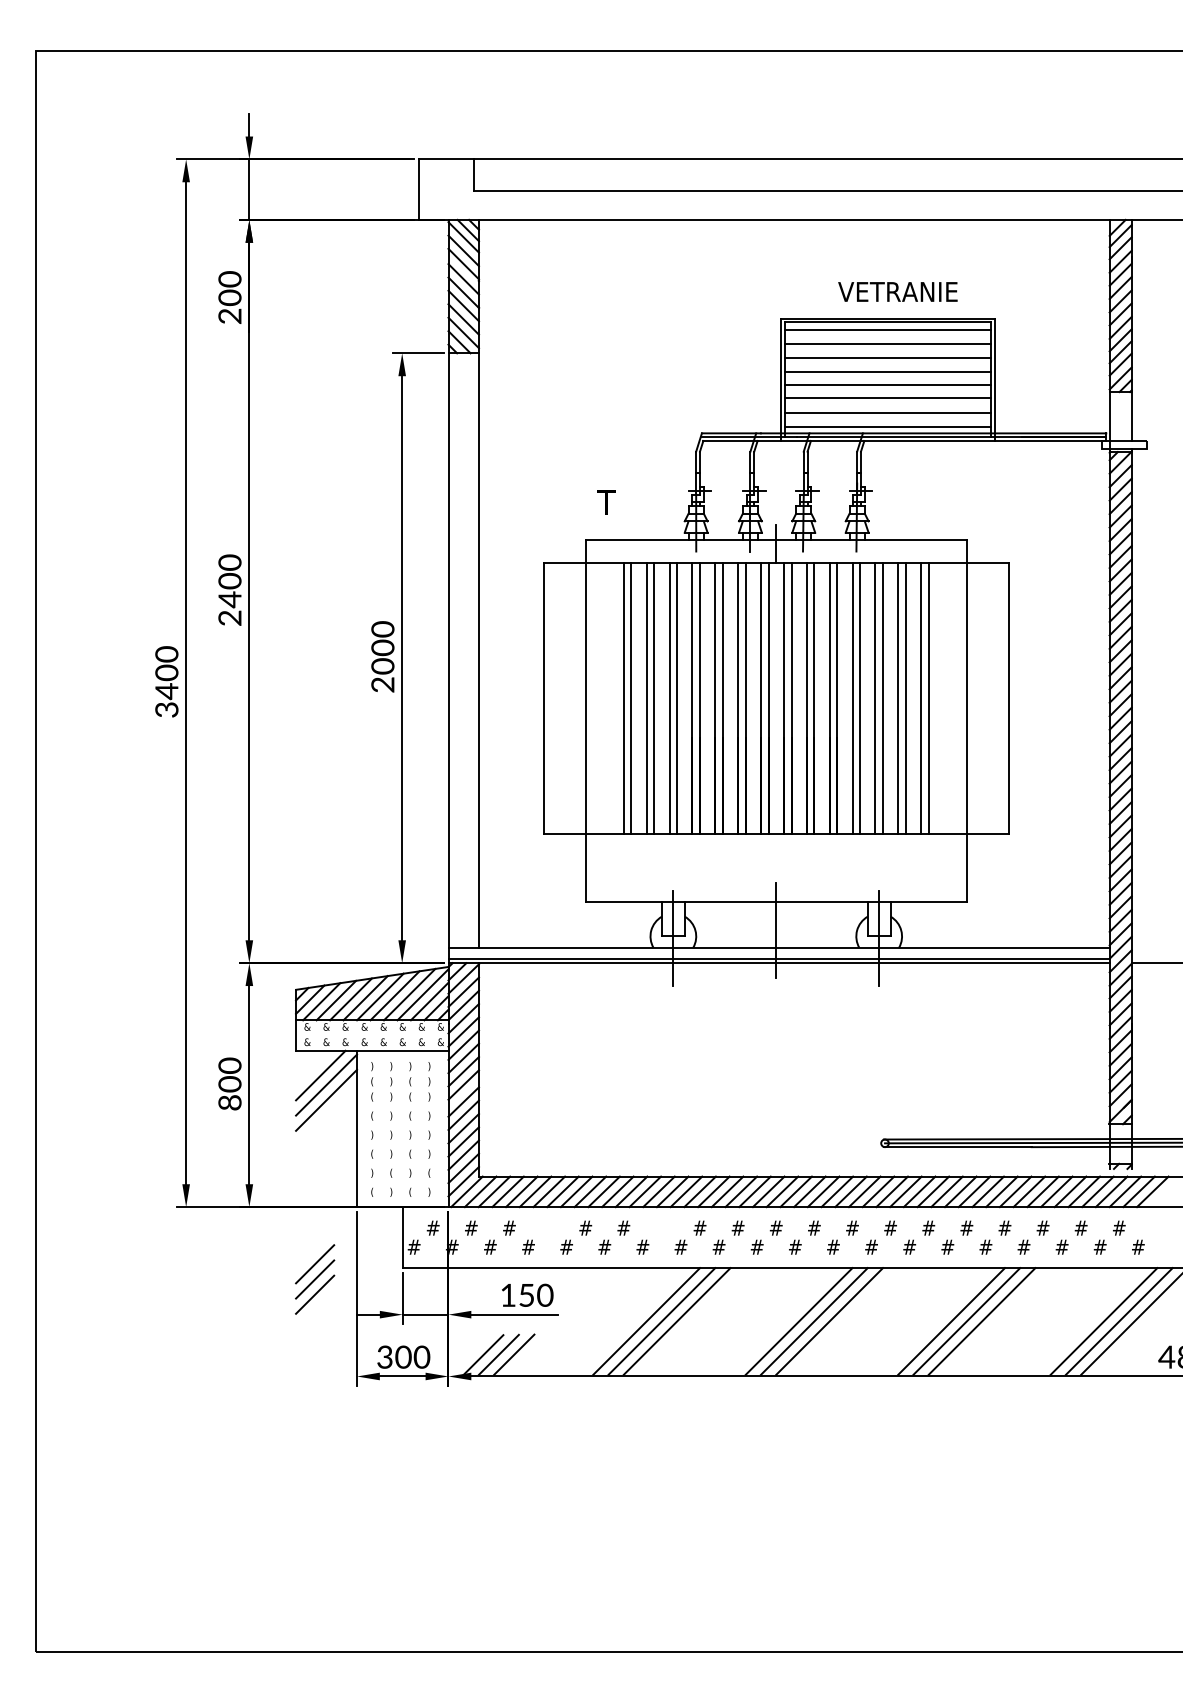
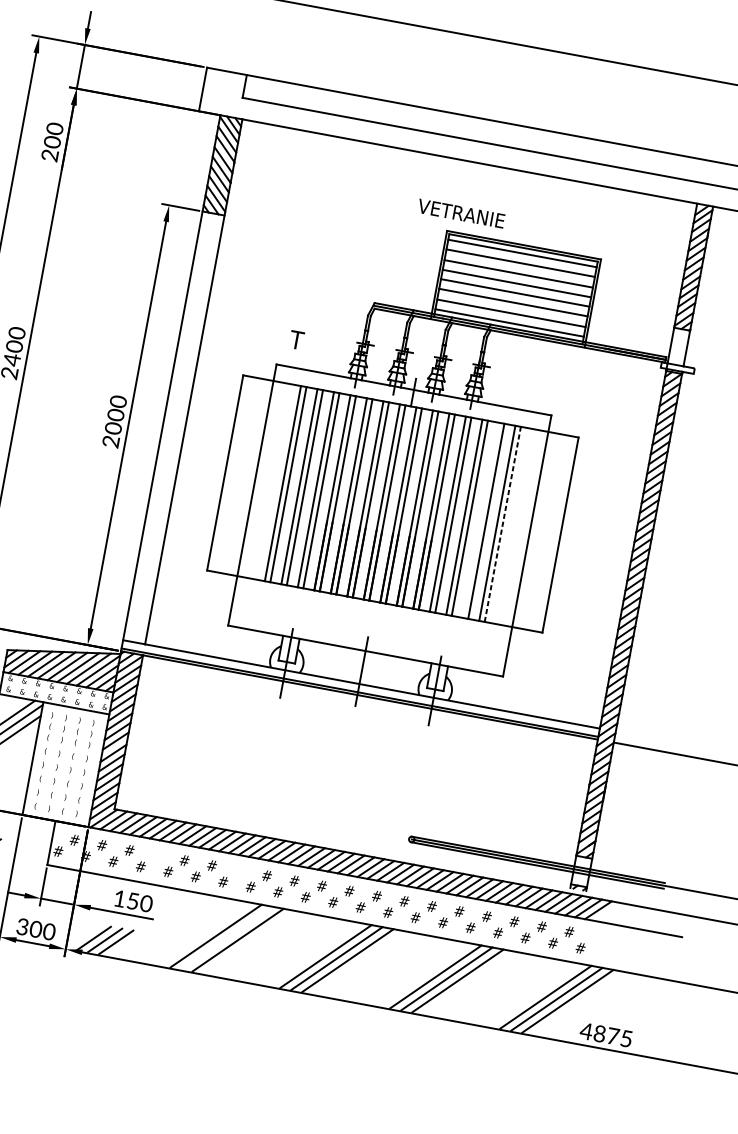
text: (897, 291) -> (461, 213), moved
line: (898, 697) -> (481, 519), removed
line: (928, 697) -> (502, 523), solid -> dashed
line: (661, 1321) -> (226, 938), removed

